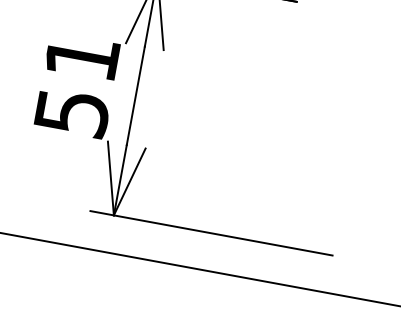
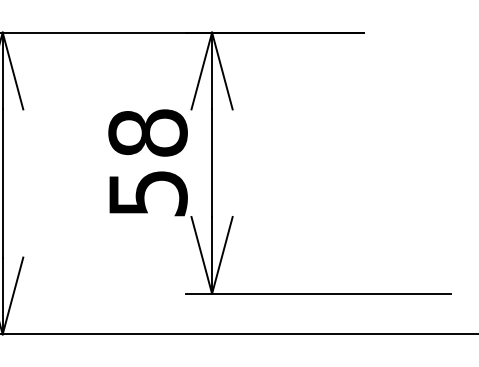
text: (81, 56) -> (147, 132), 51 -> 58

